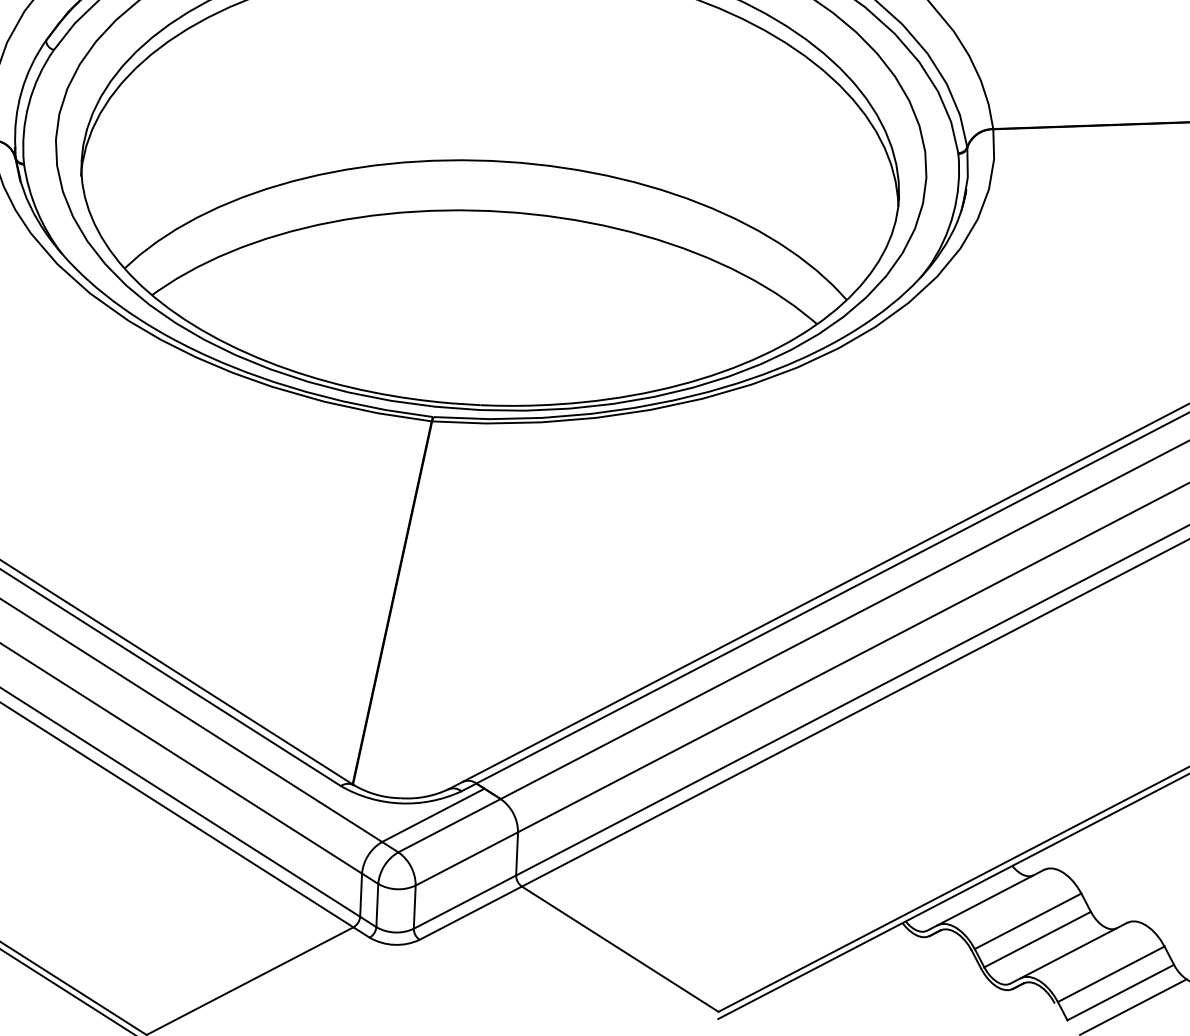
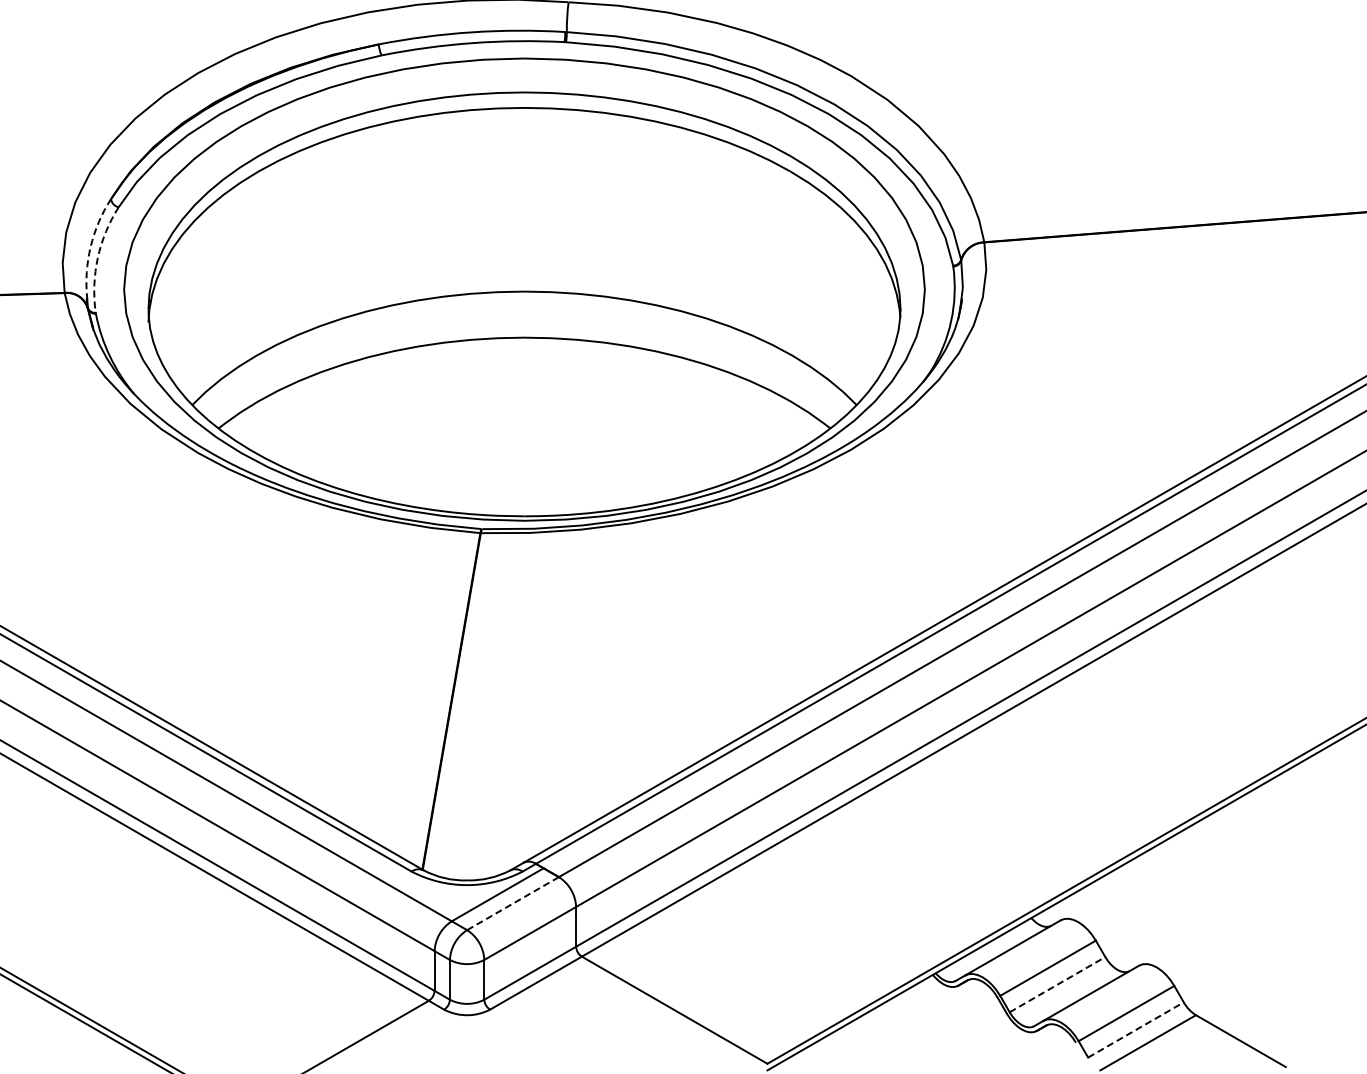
arc: (21, 92) -> (90, 247), solid -> dashed
arc: (28, 103) -> (97, 257), solid -> dashed
line: (449, 825) -> (512, 903), solid -> dashed
line: (1037, 939) -> (1057, 984), solid -> dashed
line: (1121, 992) -> (1136, 1029), solid -> dashed

